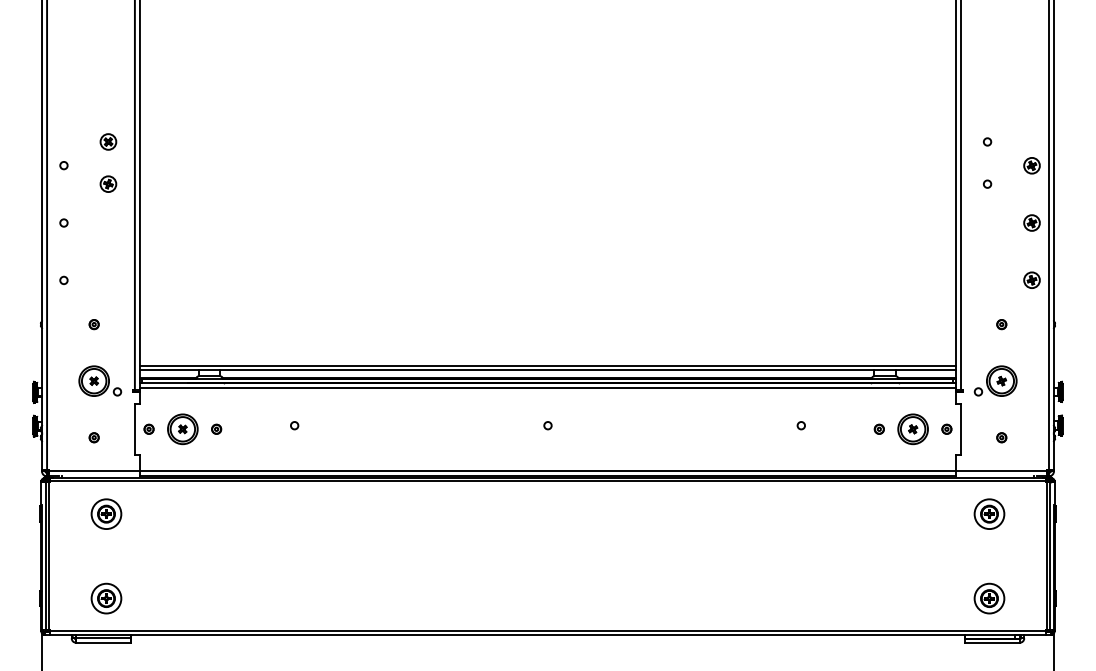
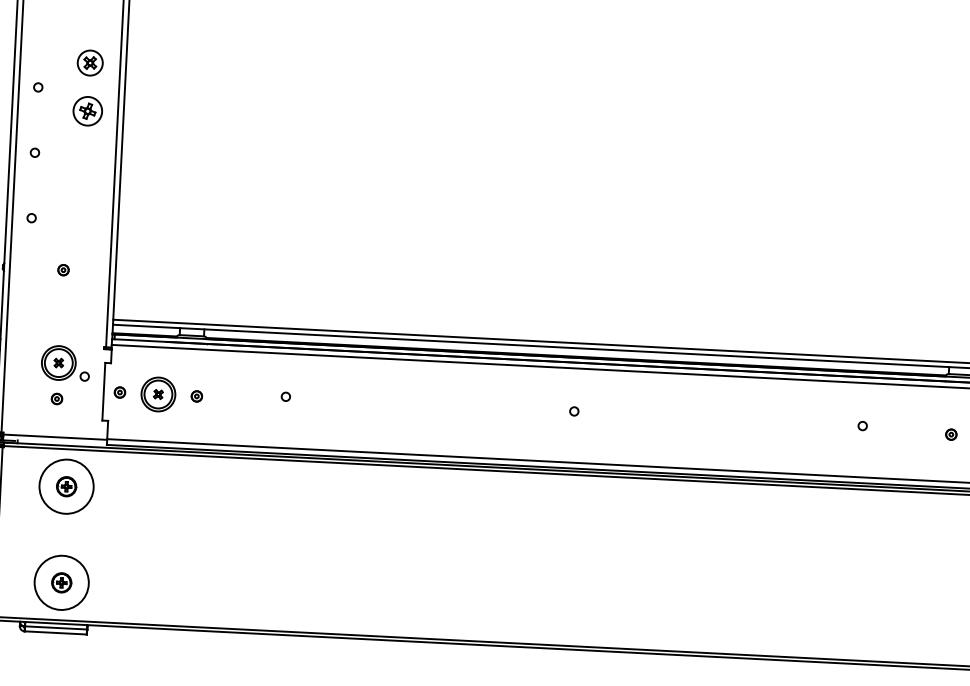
part: (108, 141) -> (90, 62), size x1.4
part: (108, 183) -> (87, 110), size x1.6
part: (100, 380) -> (66, 362), moved
circle: (106, 514) -> (66, 487), size x1.6
circle: (106, 598) -> (61, 582), size x1.6

